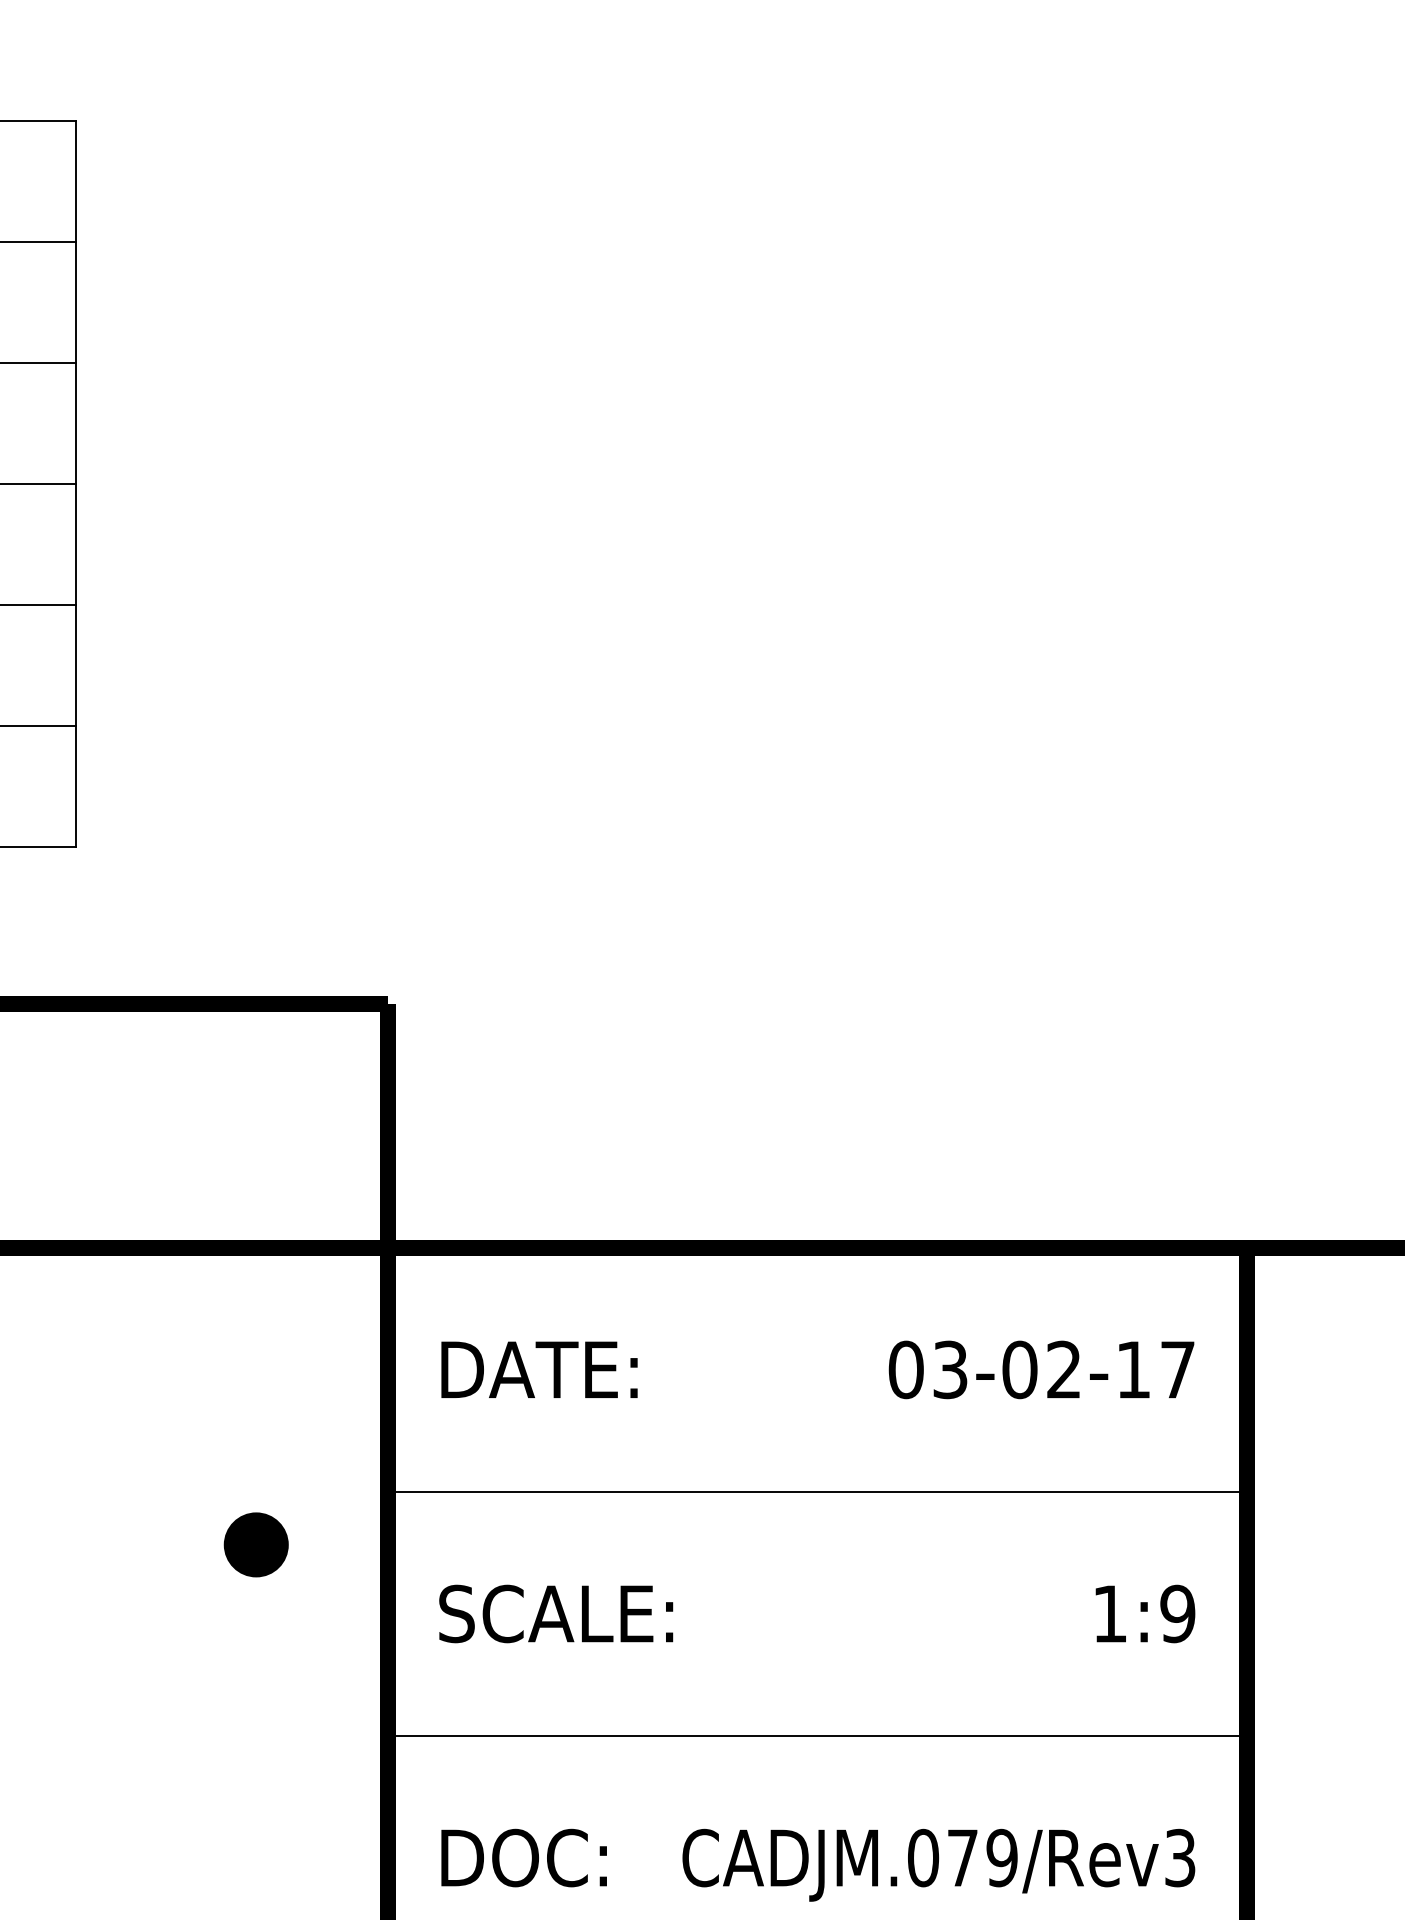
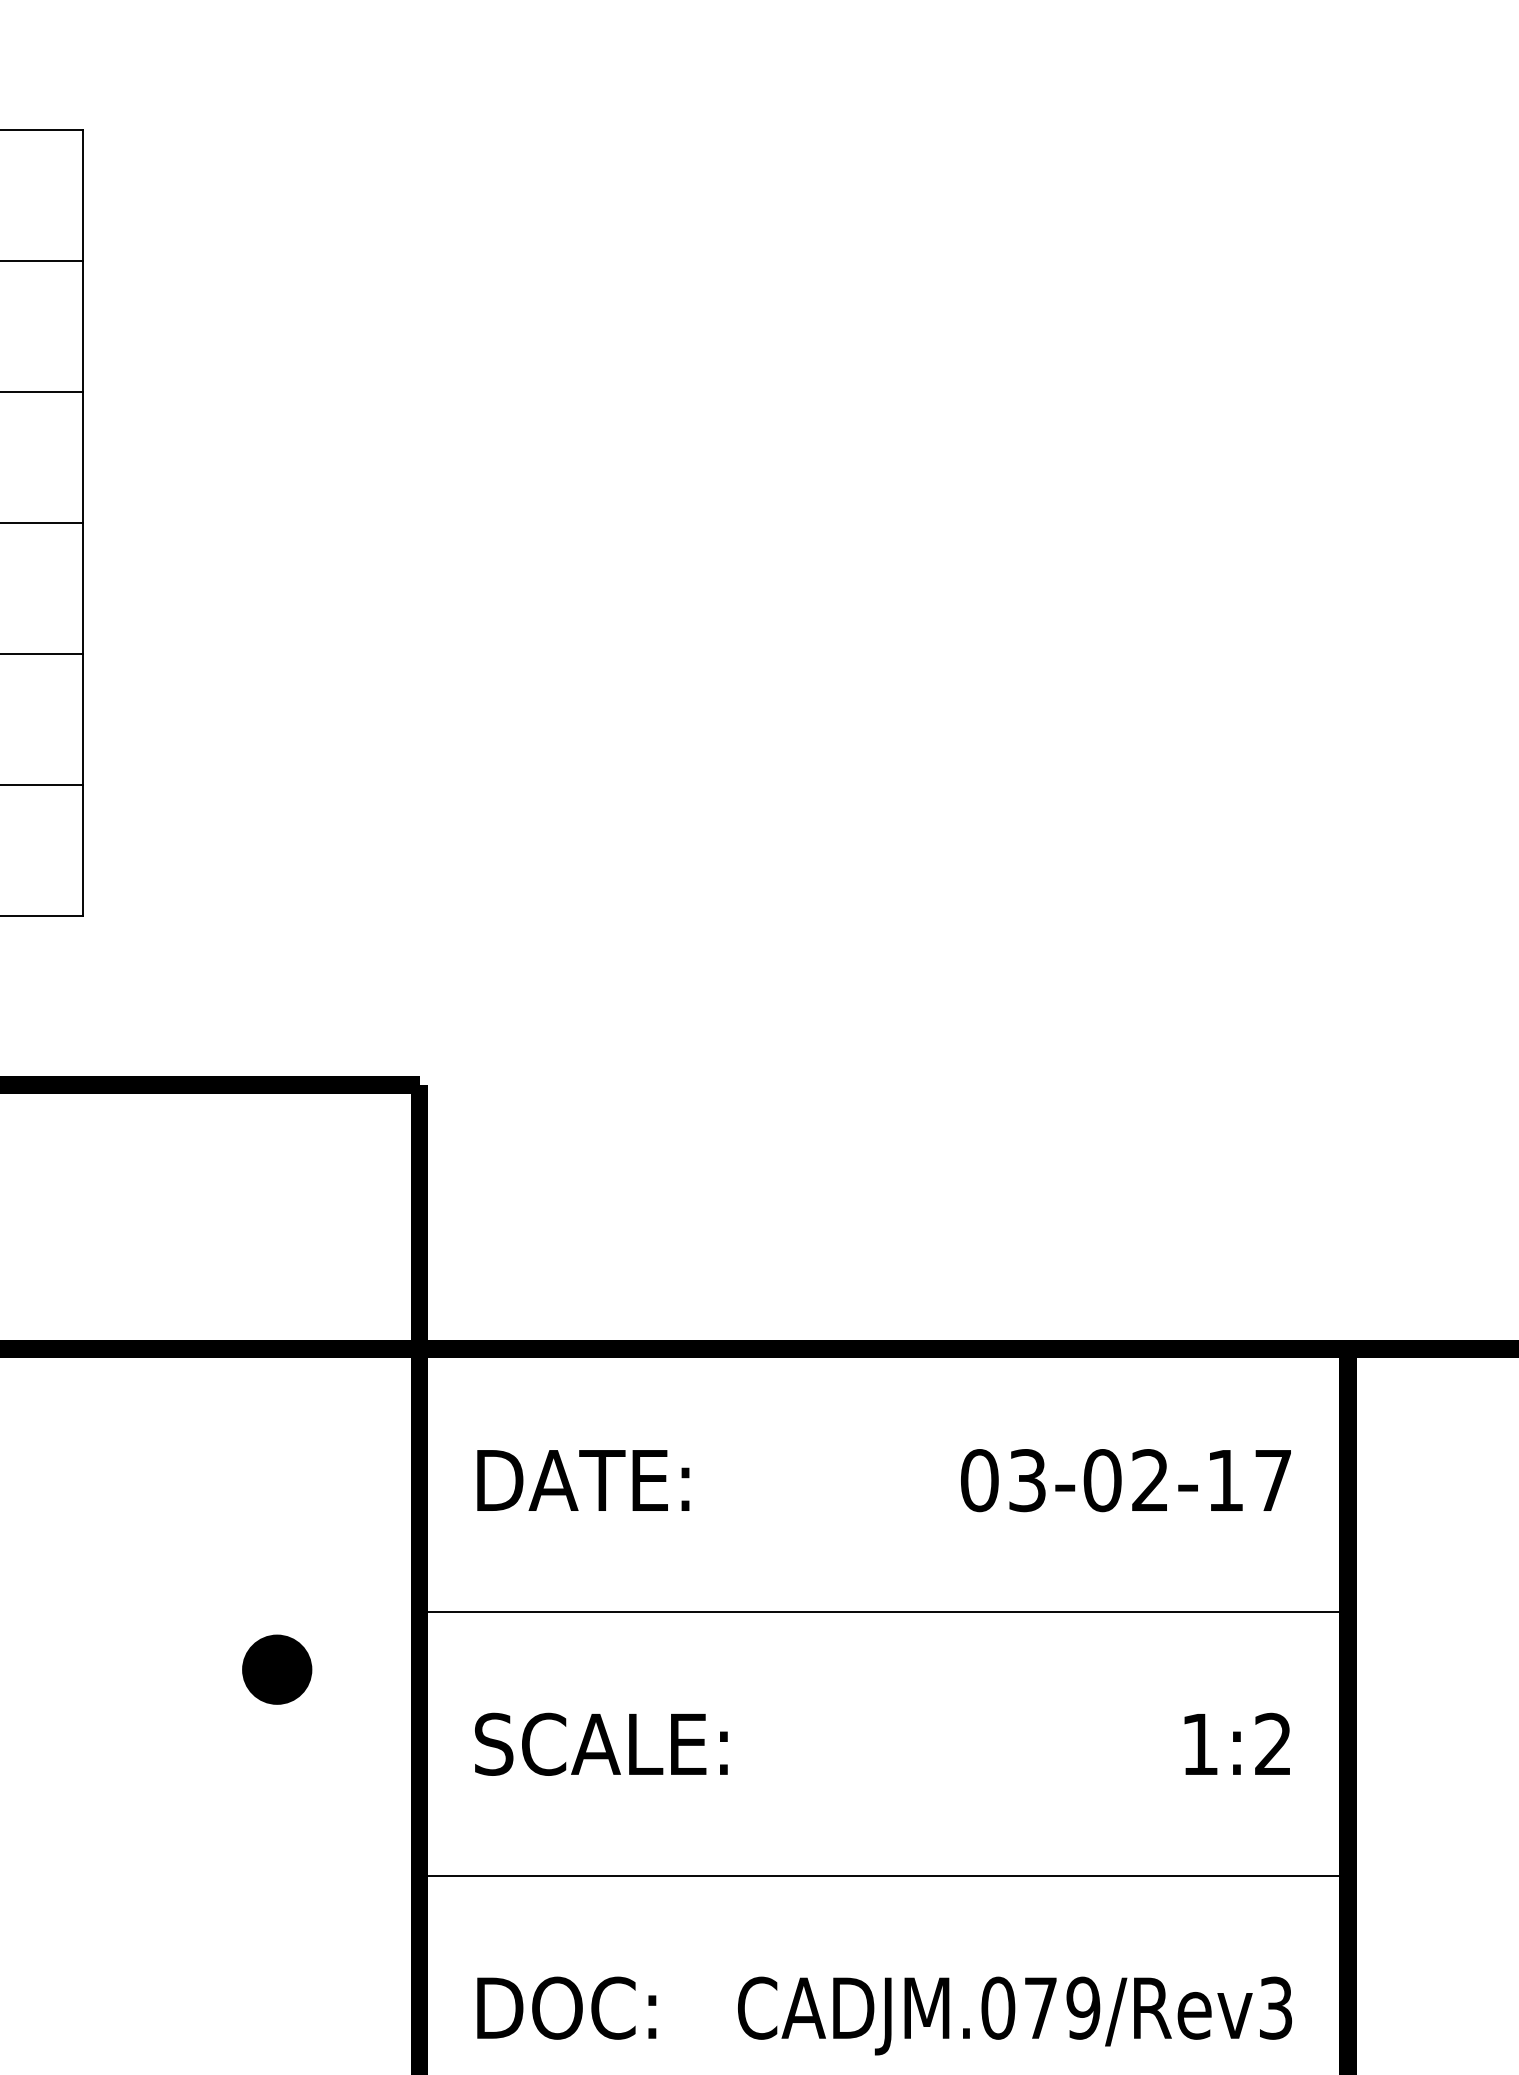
text: (1177, 1613) -> (1272, 1743), 1:9 -> 1:2

